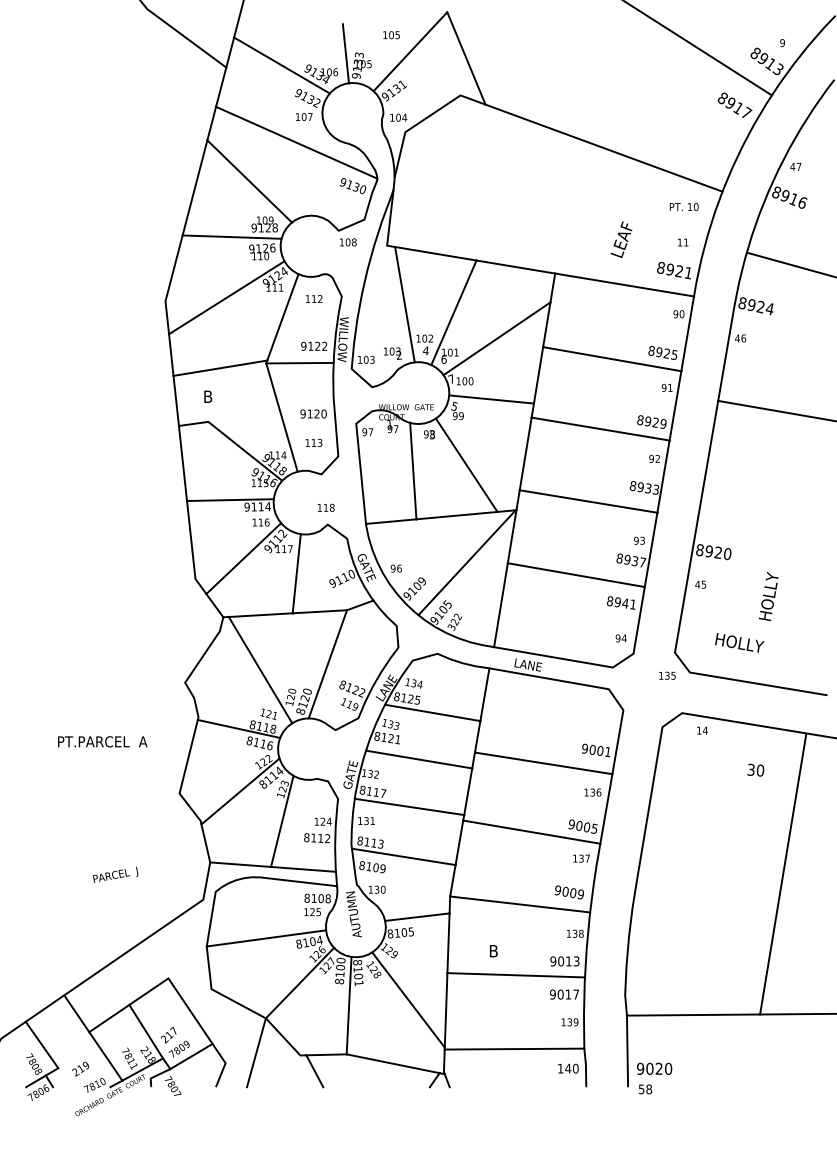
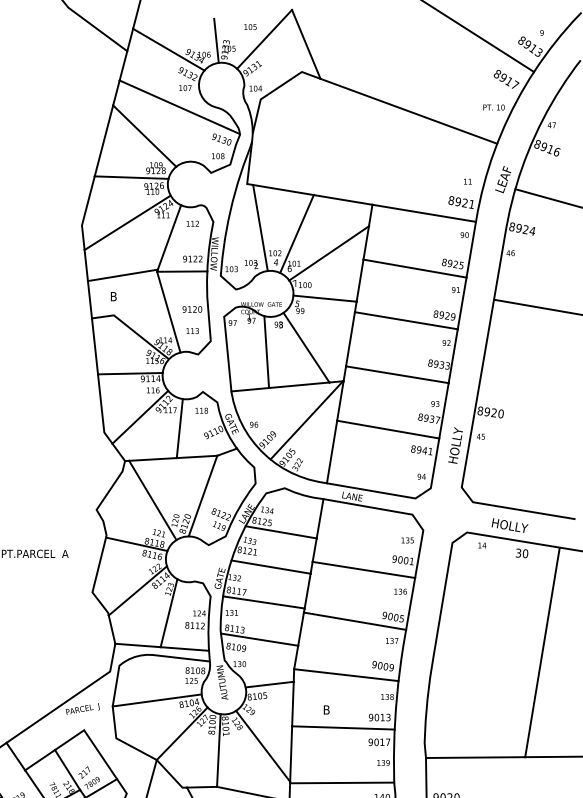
text: (683, 207) -> (493, 107), moved
text: (621, 239) -> (503, 179), moved
text: (348, 242) -> (218, 156), moved
text: (325, 507) -> (201, 410), moved
text: (768, 596) -> (455, 445), moved
text: (739, 642) -> (509, 525), moved
text: (667, 675) -> (407, 540), moved
text: (755, 769) -> (521, 552), moved
text: (115, 874) -> (82, 708), moved

